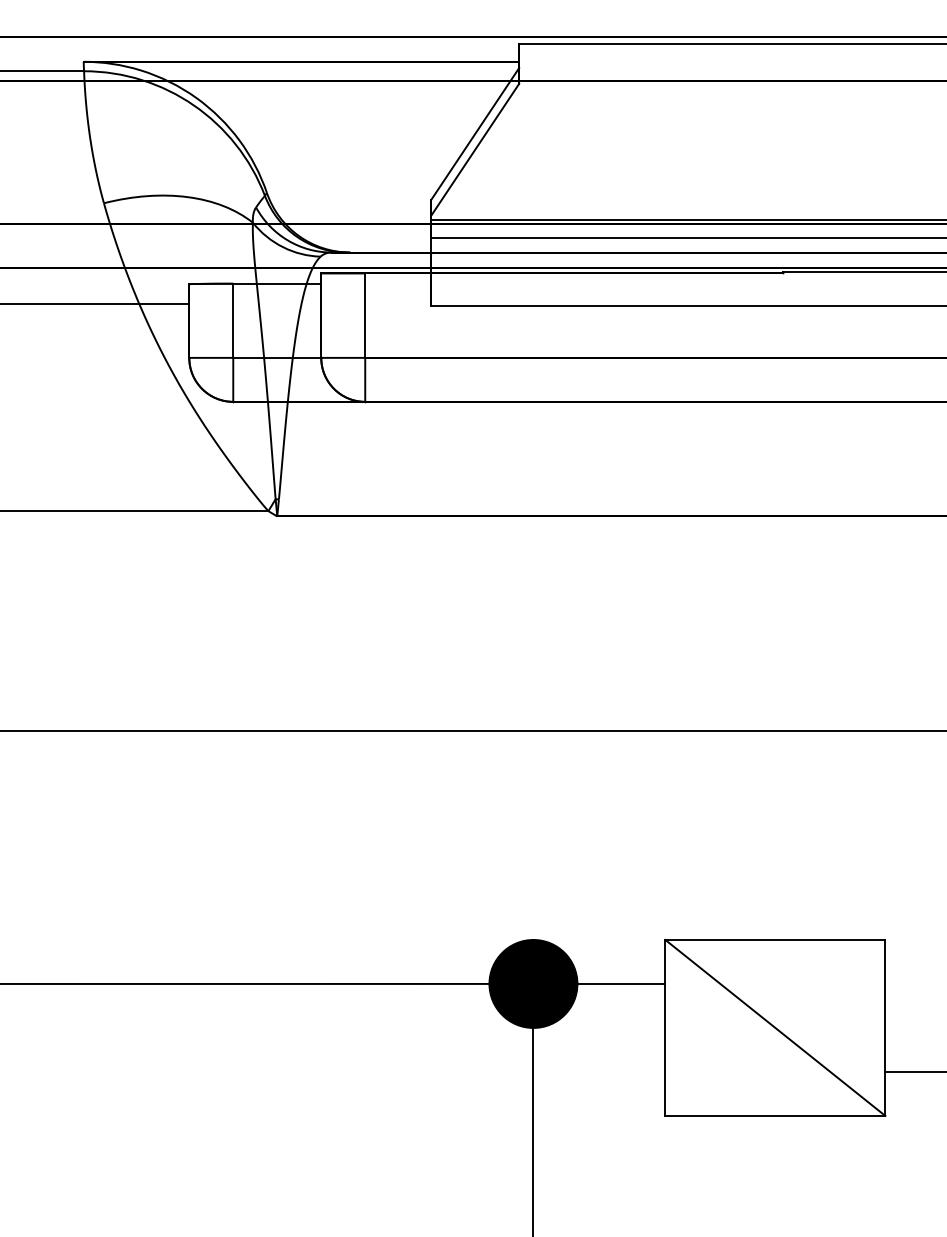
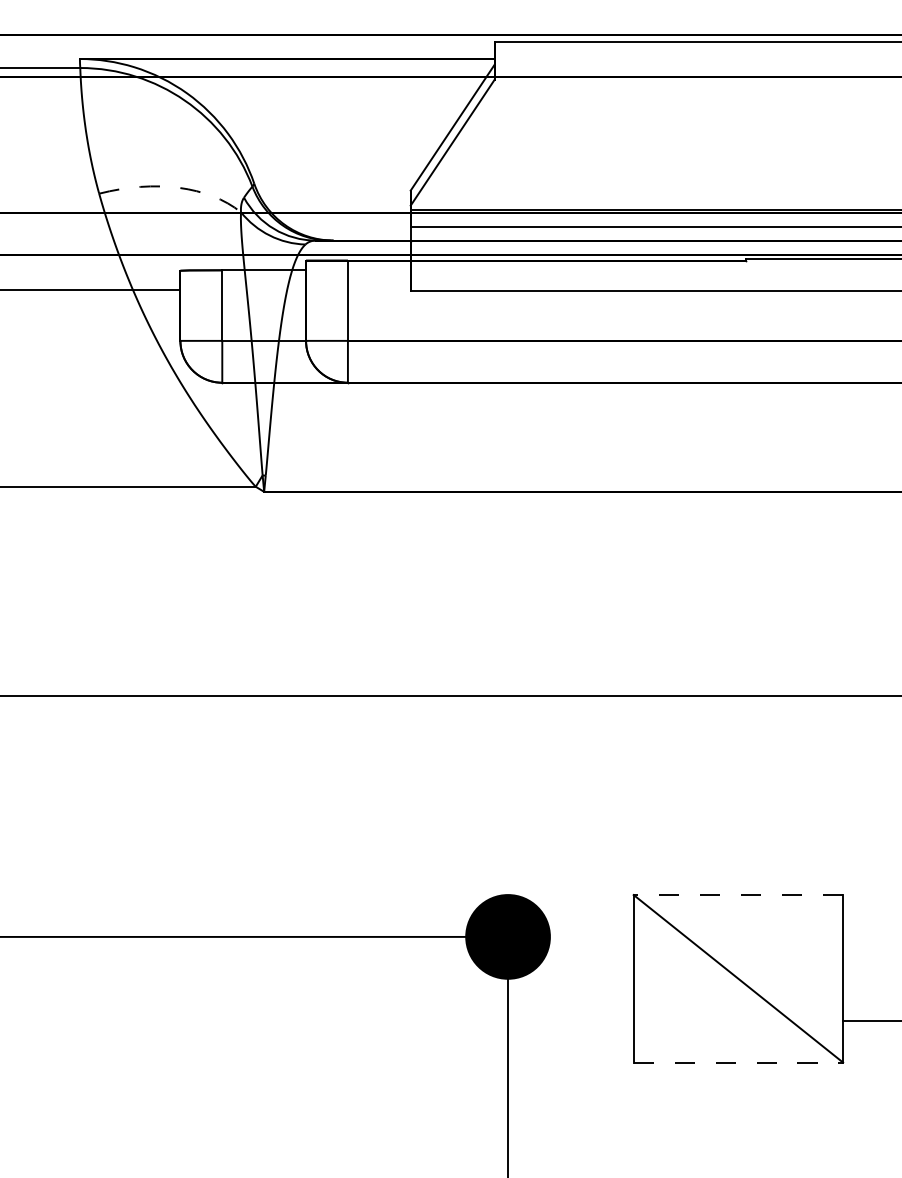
arc: (182, 196) -> (173, 187), solid -> dashed
line: (775, 940) -> (738, 895), solid -> dashed
line: (621, 983) -> (591, 936), removed
line: (775, 1115) -> (738, 1062), solid -> dashed

